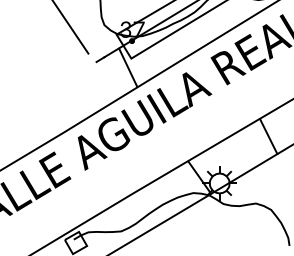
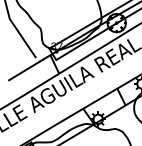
line: (64, 80) -> (24, 70), added

